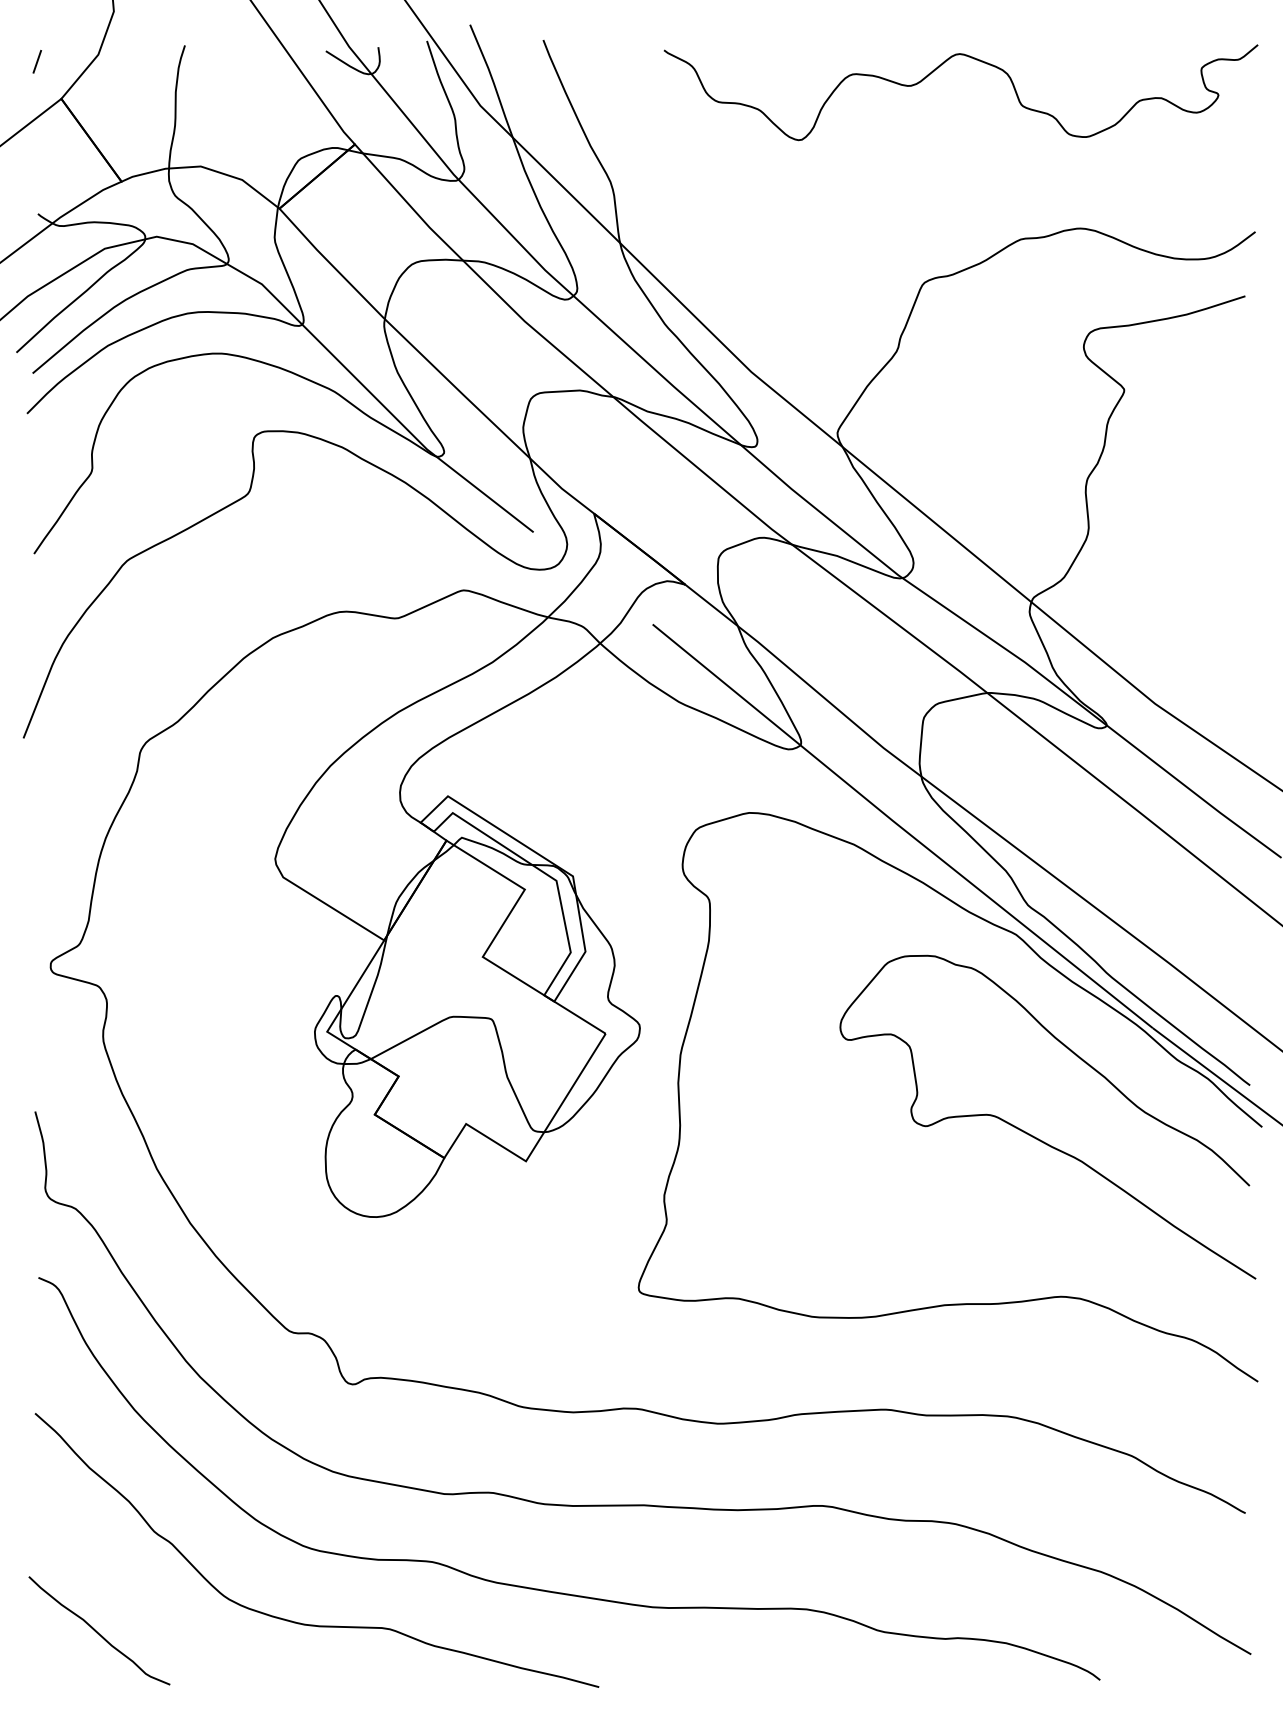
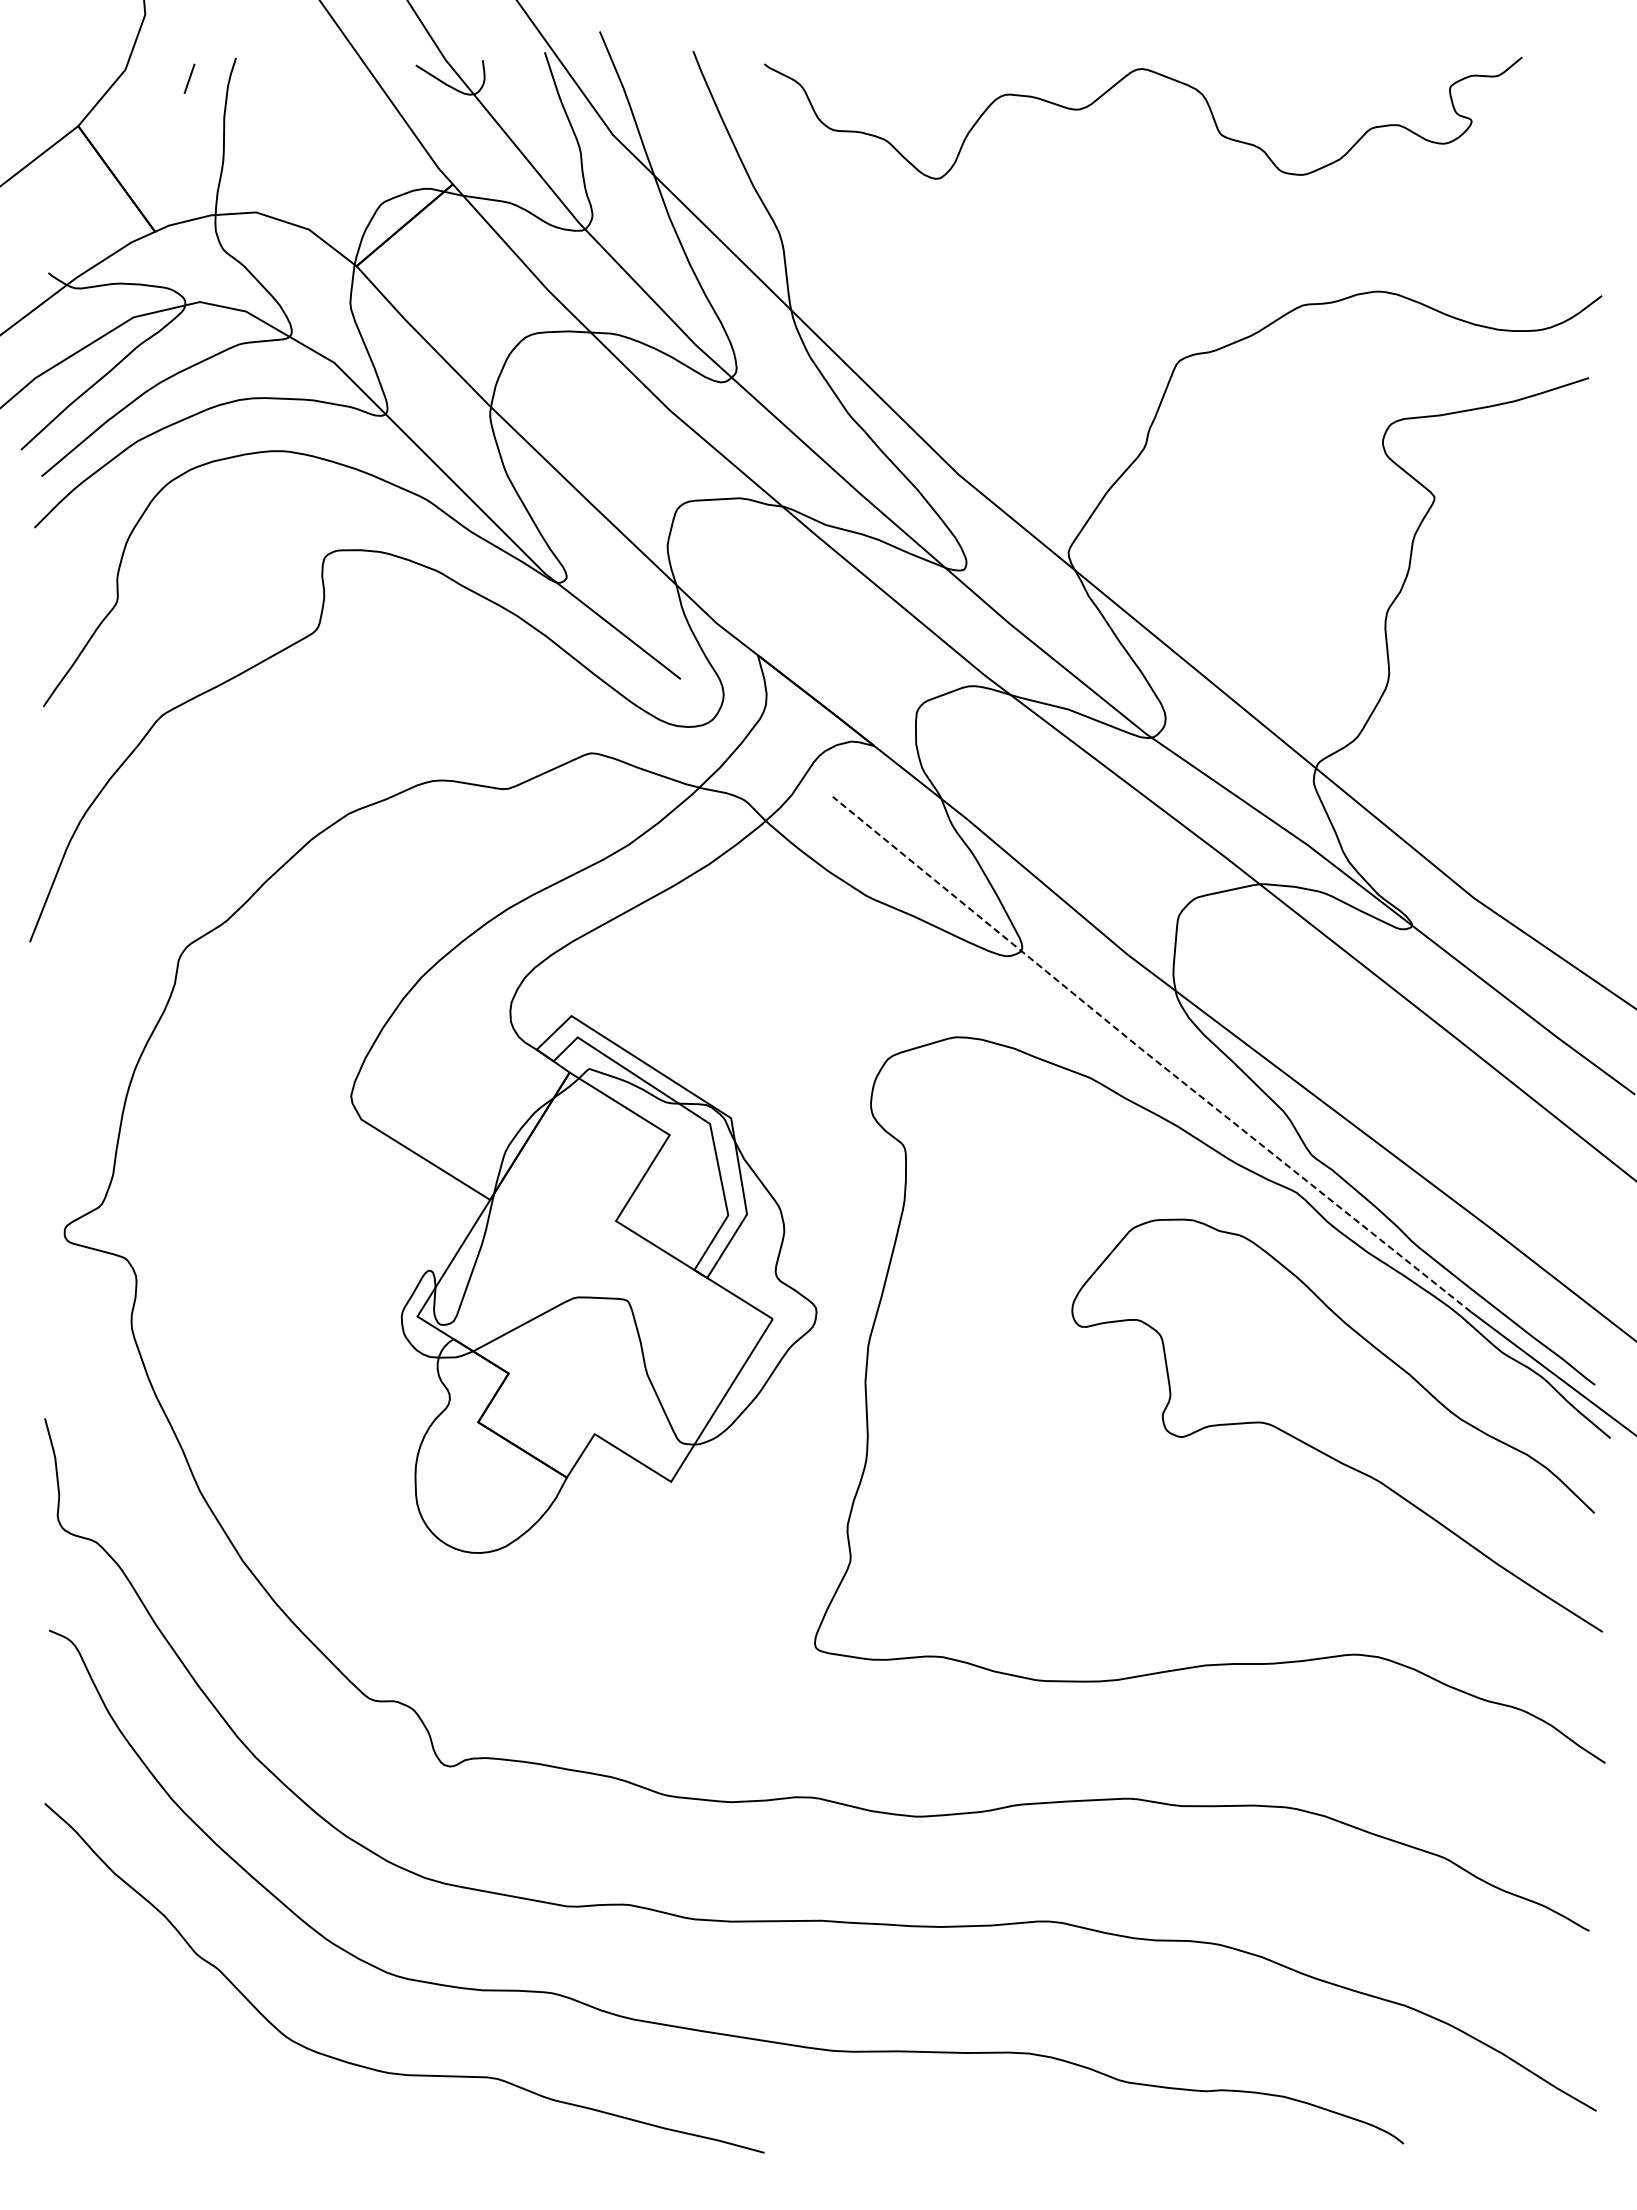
line: (37, 61) -> (189, 78), moved
curve: (940, 67) -> (1116, 85), moved
line: (900, 827) -> (1149, 1055), solid -> dashed
curve: (97, 1632) -> (124, 2082), removed

